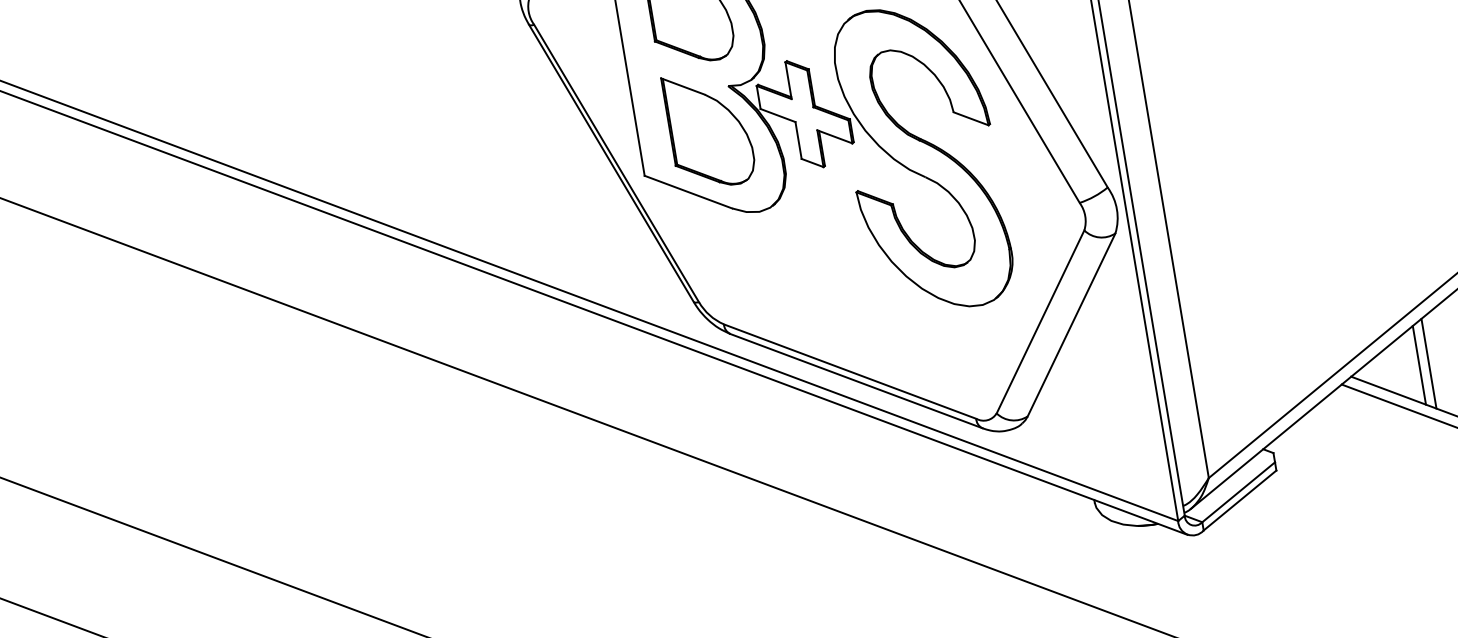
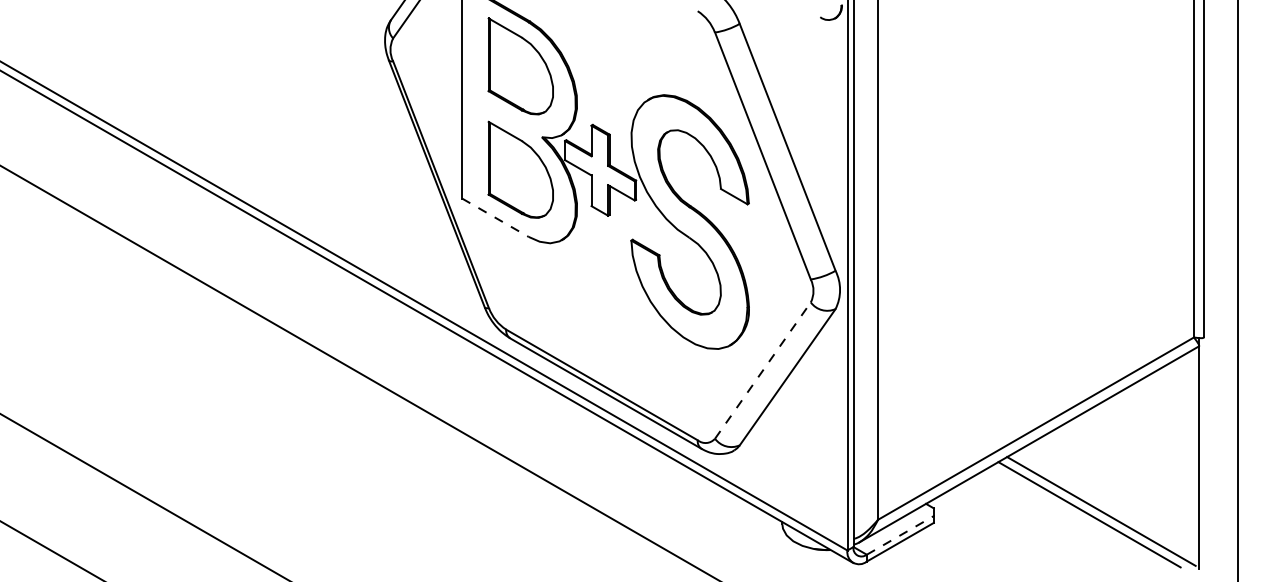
line: (688, 191) -> (495, 217), solid -> dashed
line: (1041, 321) -> (763, 370), solid -> dashed
line: (1428, 363) -> (1071, 456), removed
line: (1418, 364) -> (1063, 456), removed
line: (1238, 492) -> (900, 535), solid -> dashed

